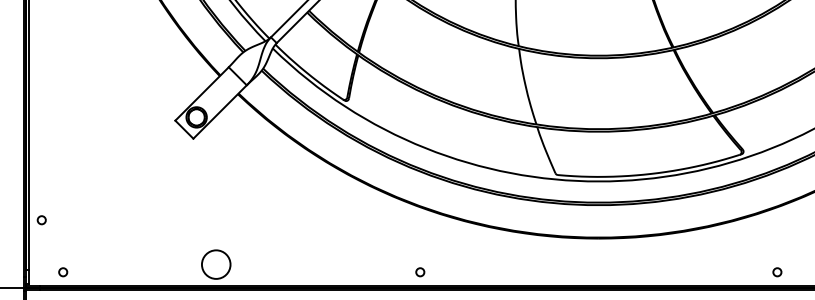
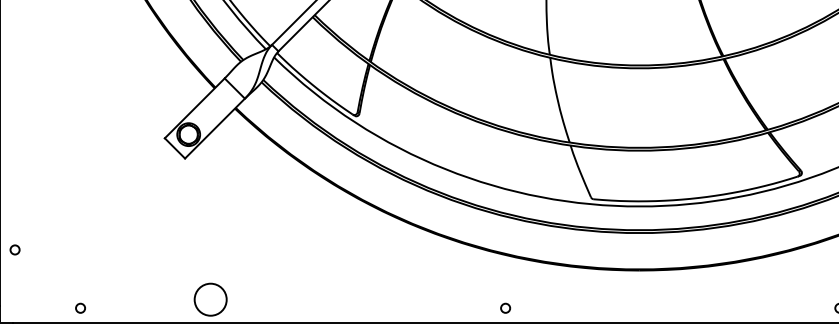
circle: (63, 272) -> (80, 308), moved
circle: (420, 272) -> (505, 308), moved

